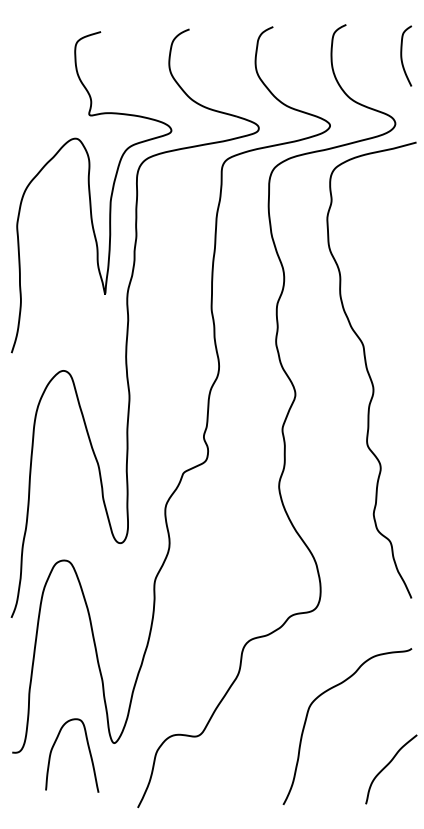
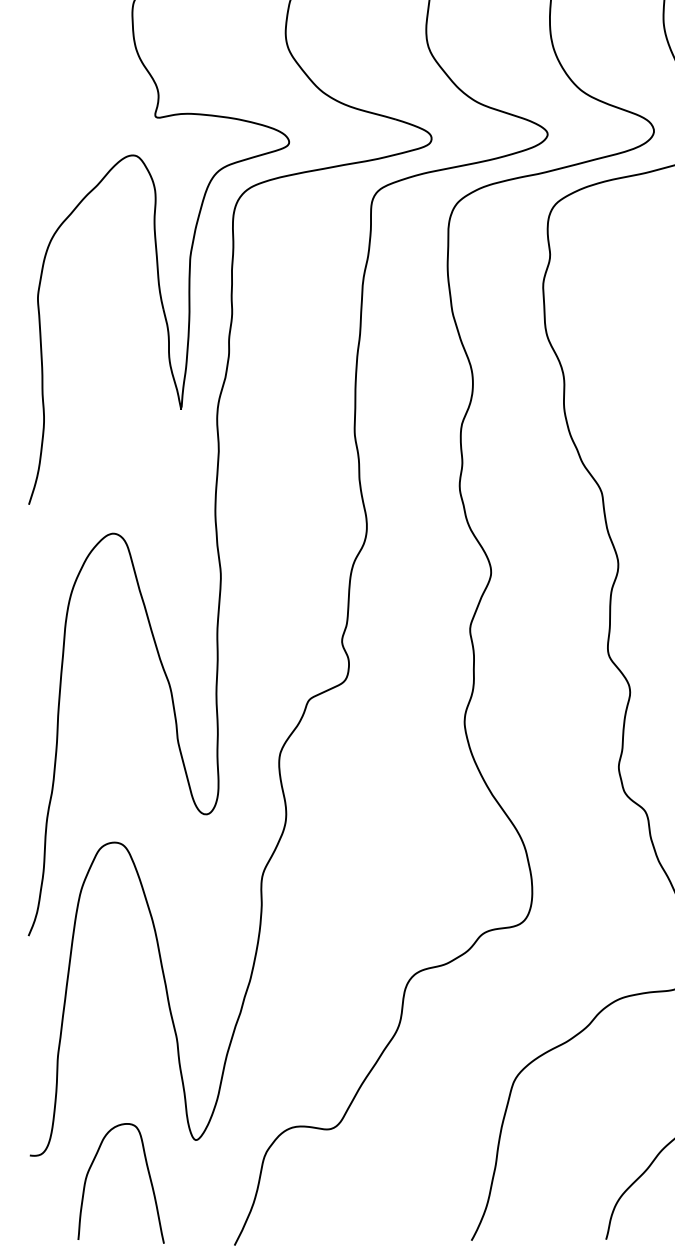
curve: (88, 750) -> (147, 1174), moved

